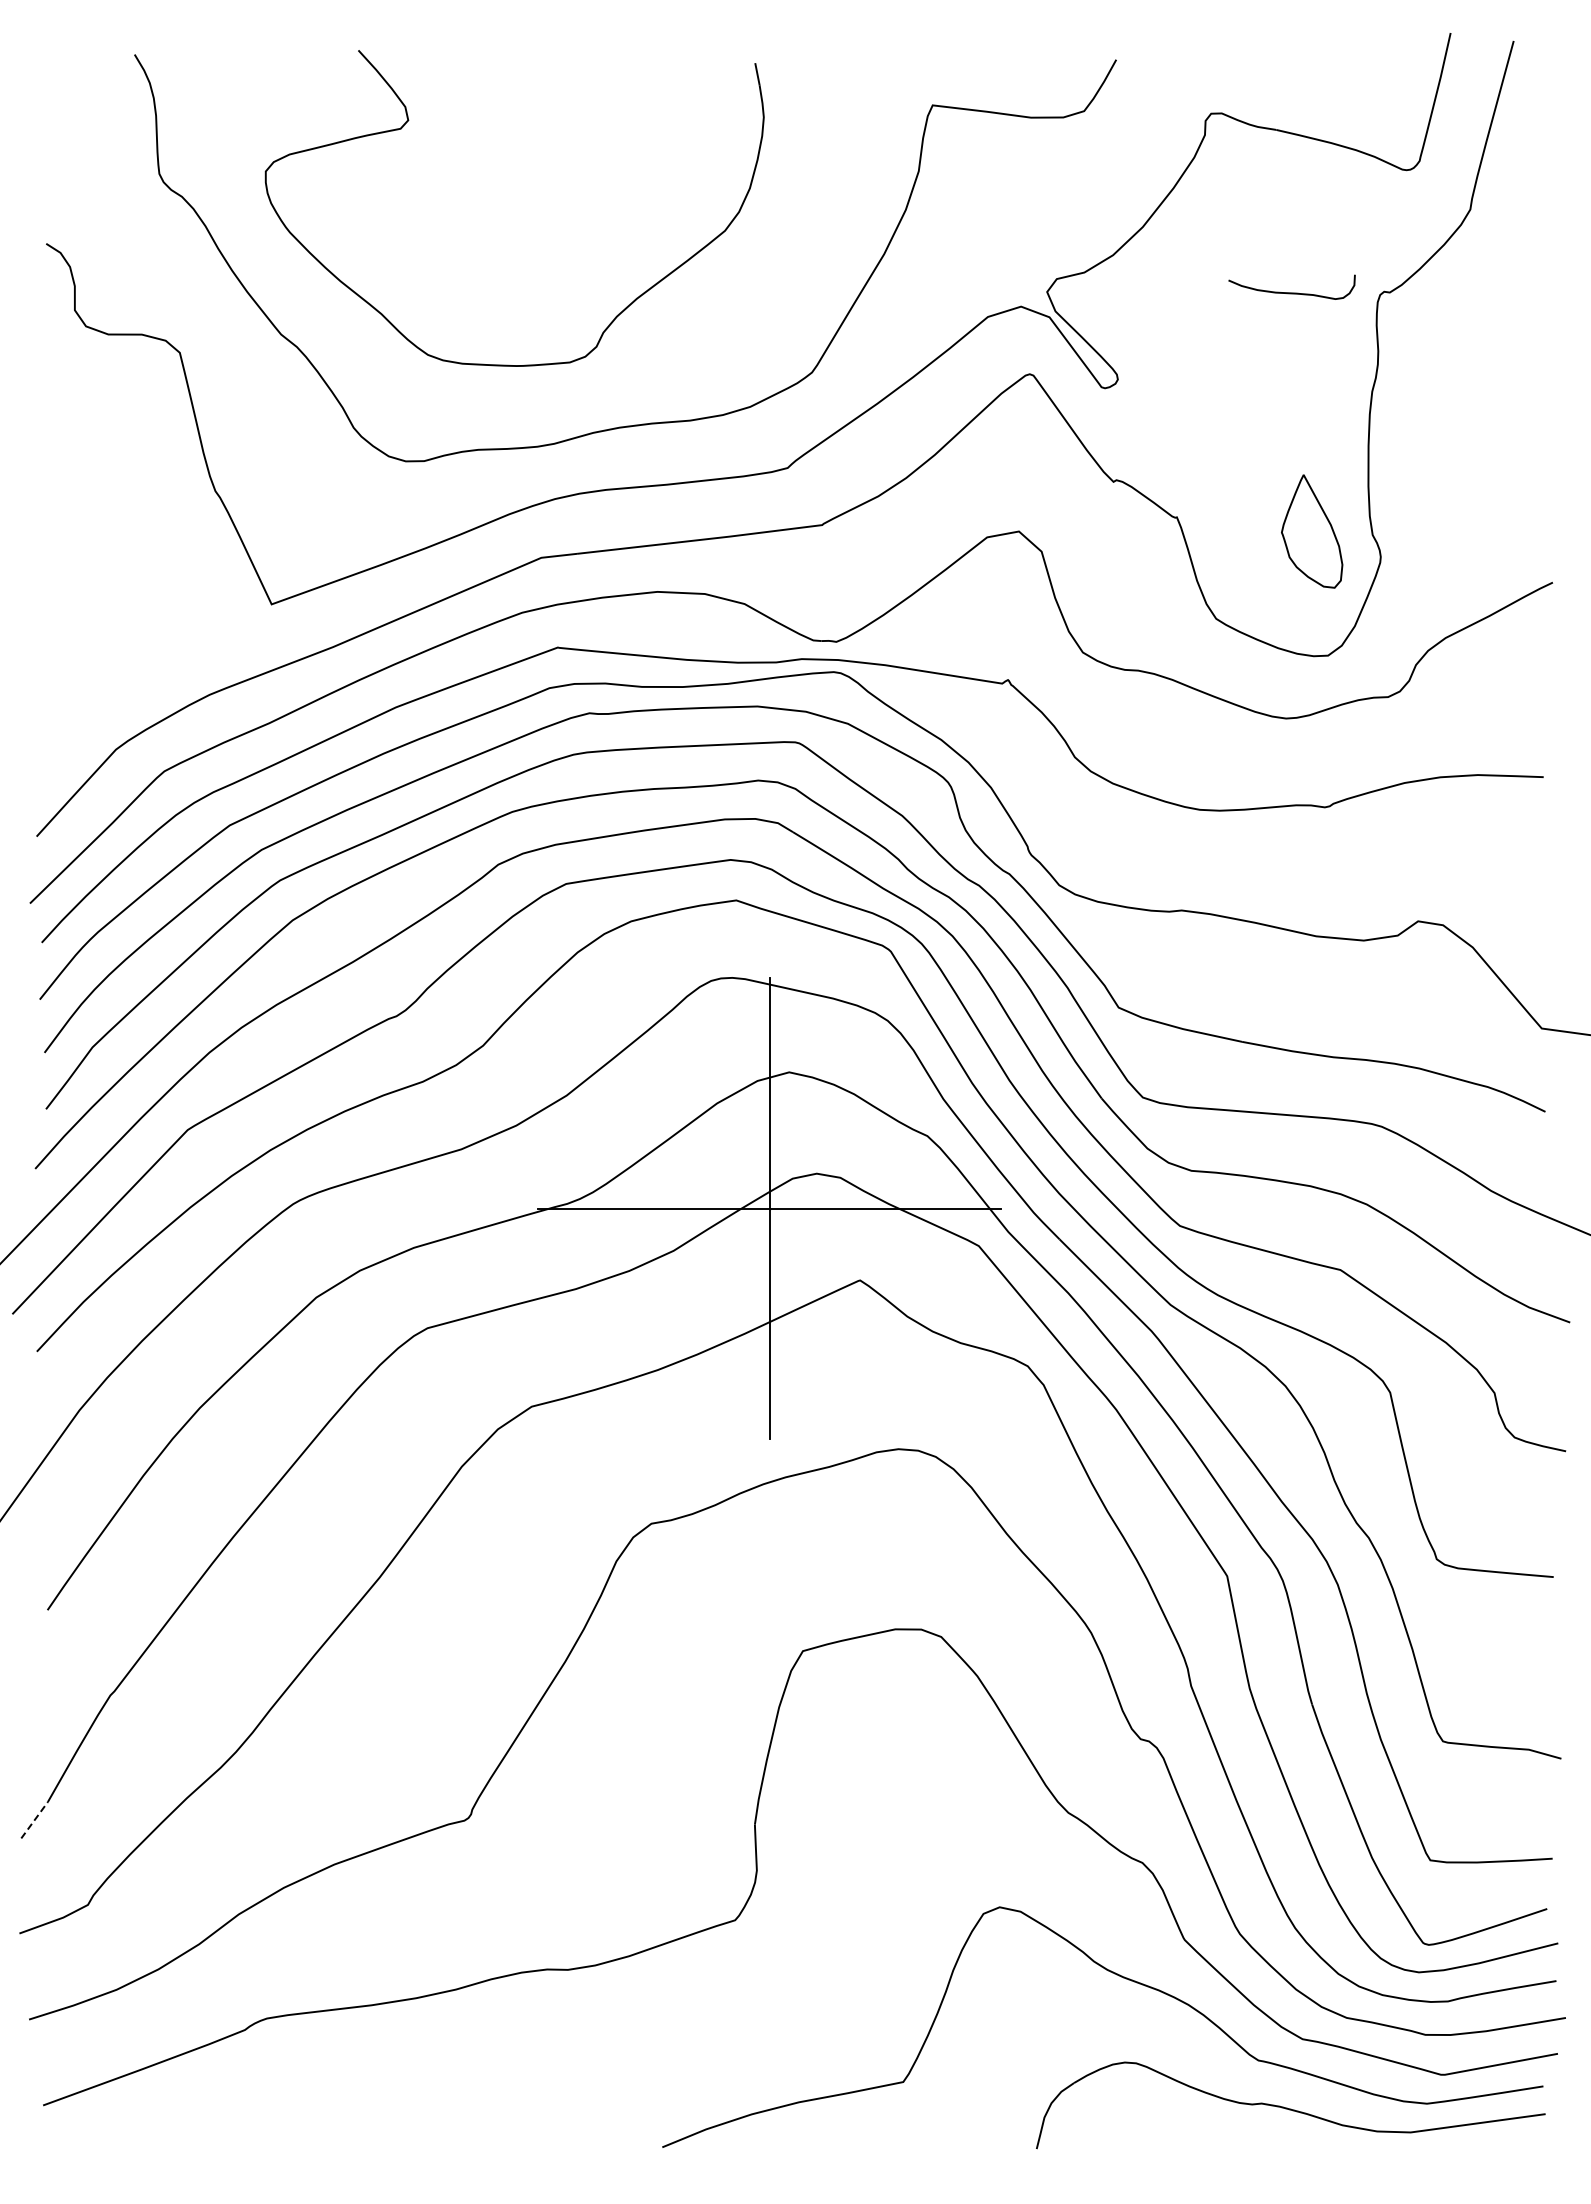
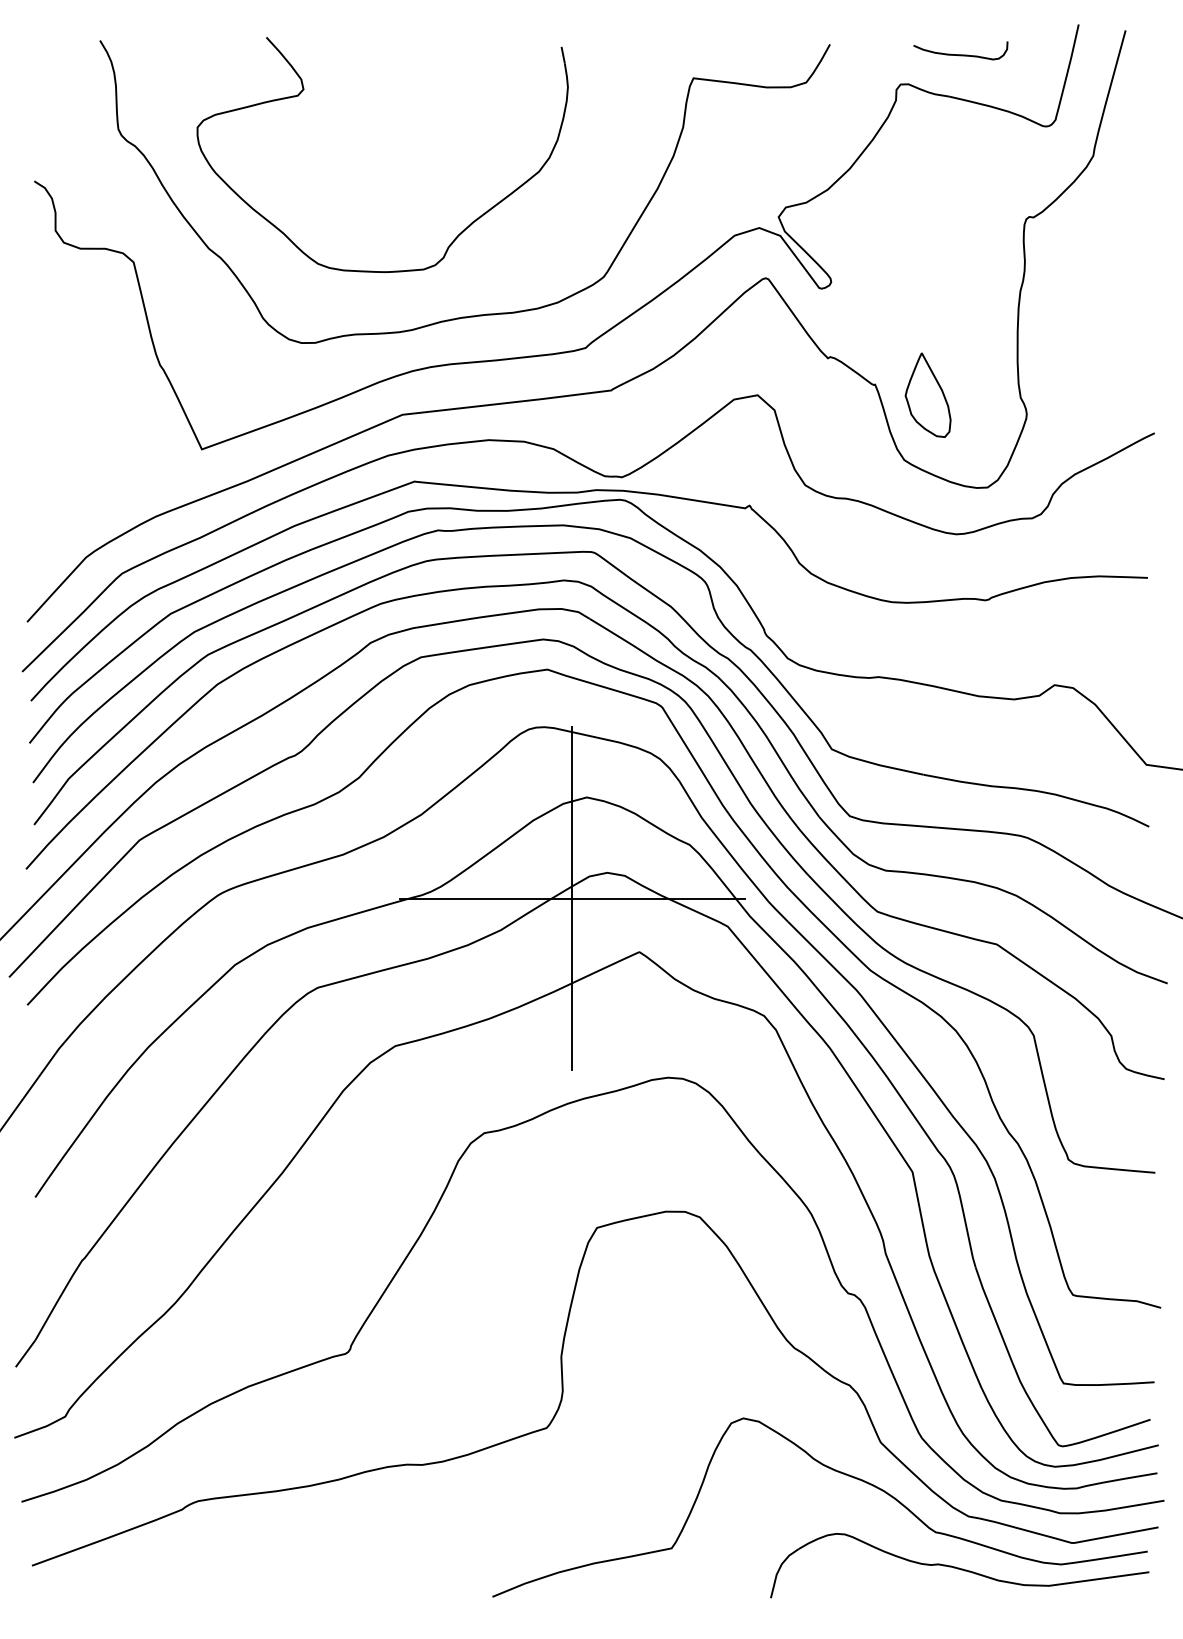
curve: (1291, 292) -> (960, 54), moved
part: (1312, 531) -> (928, 395), moved
line: (34, 1820) -> (25, 1353), dashed -> solid

